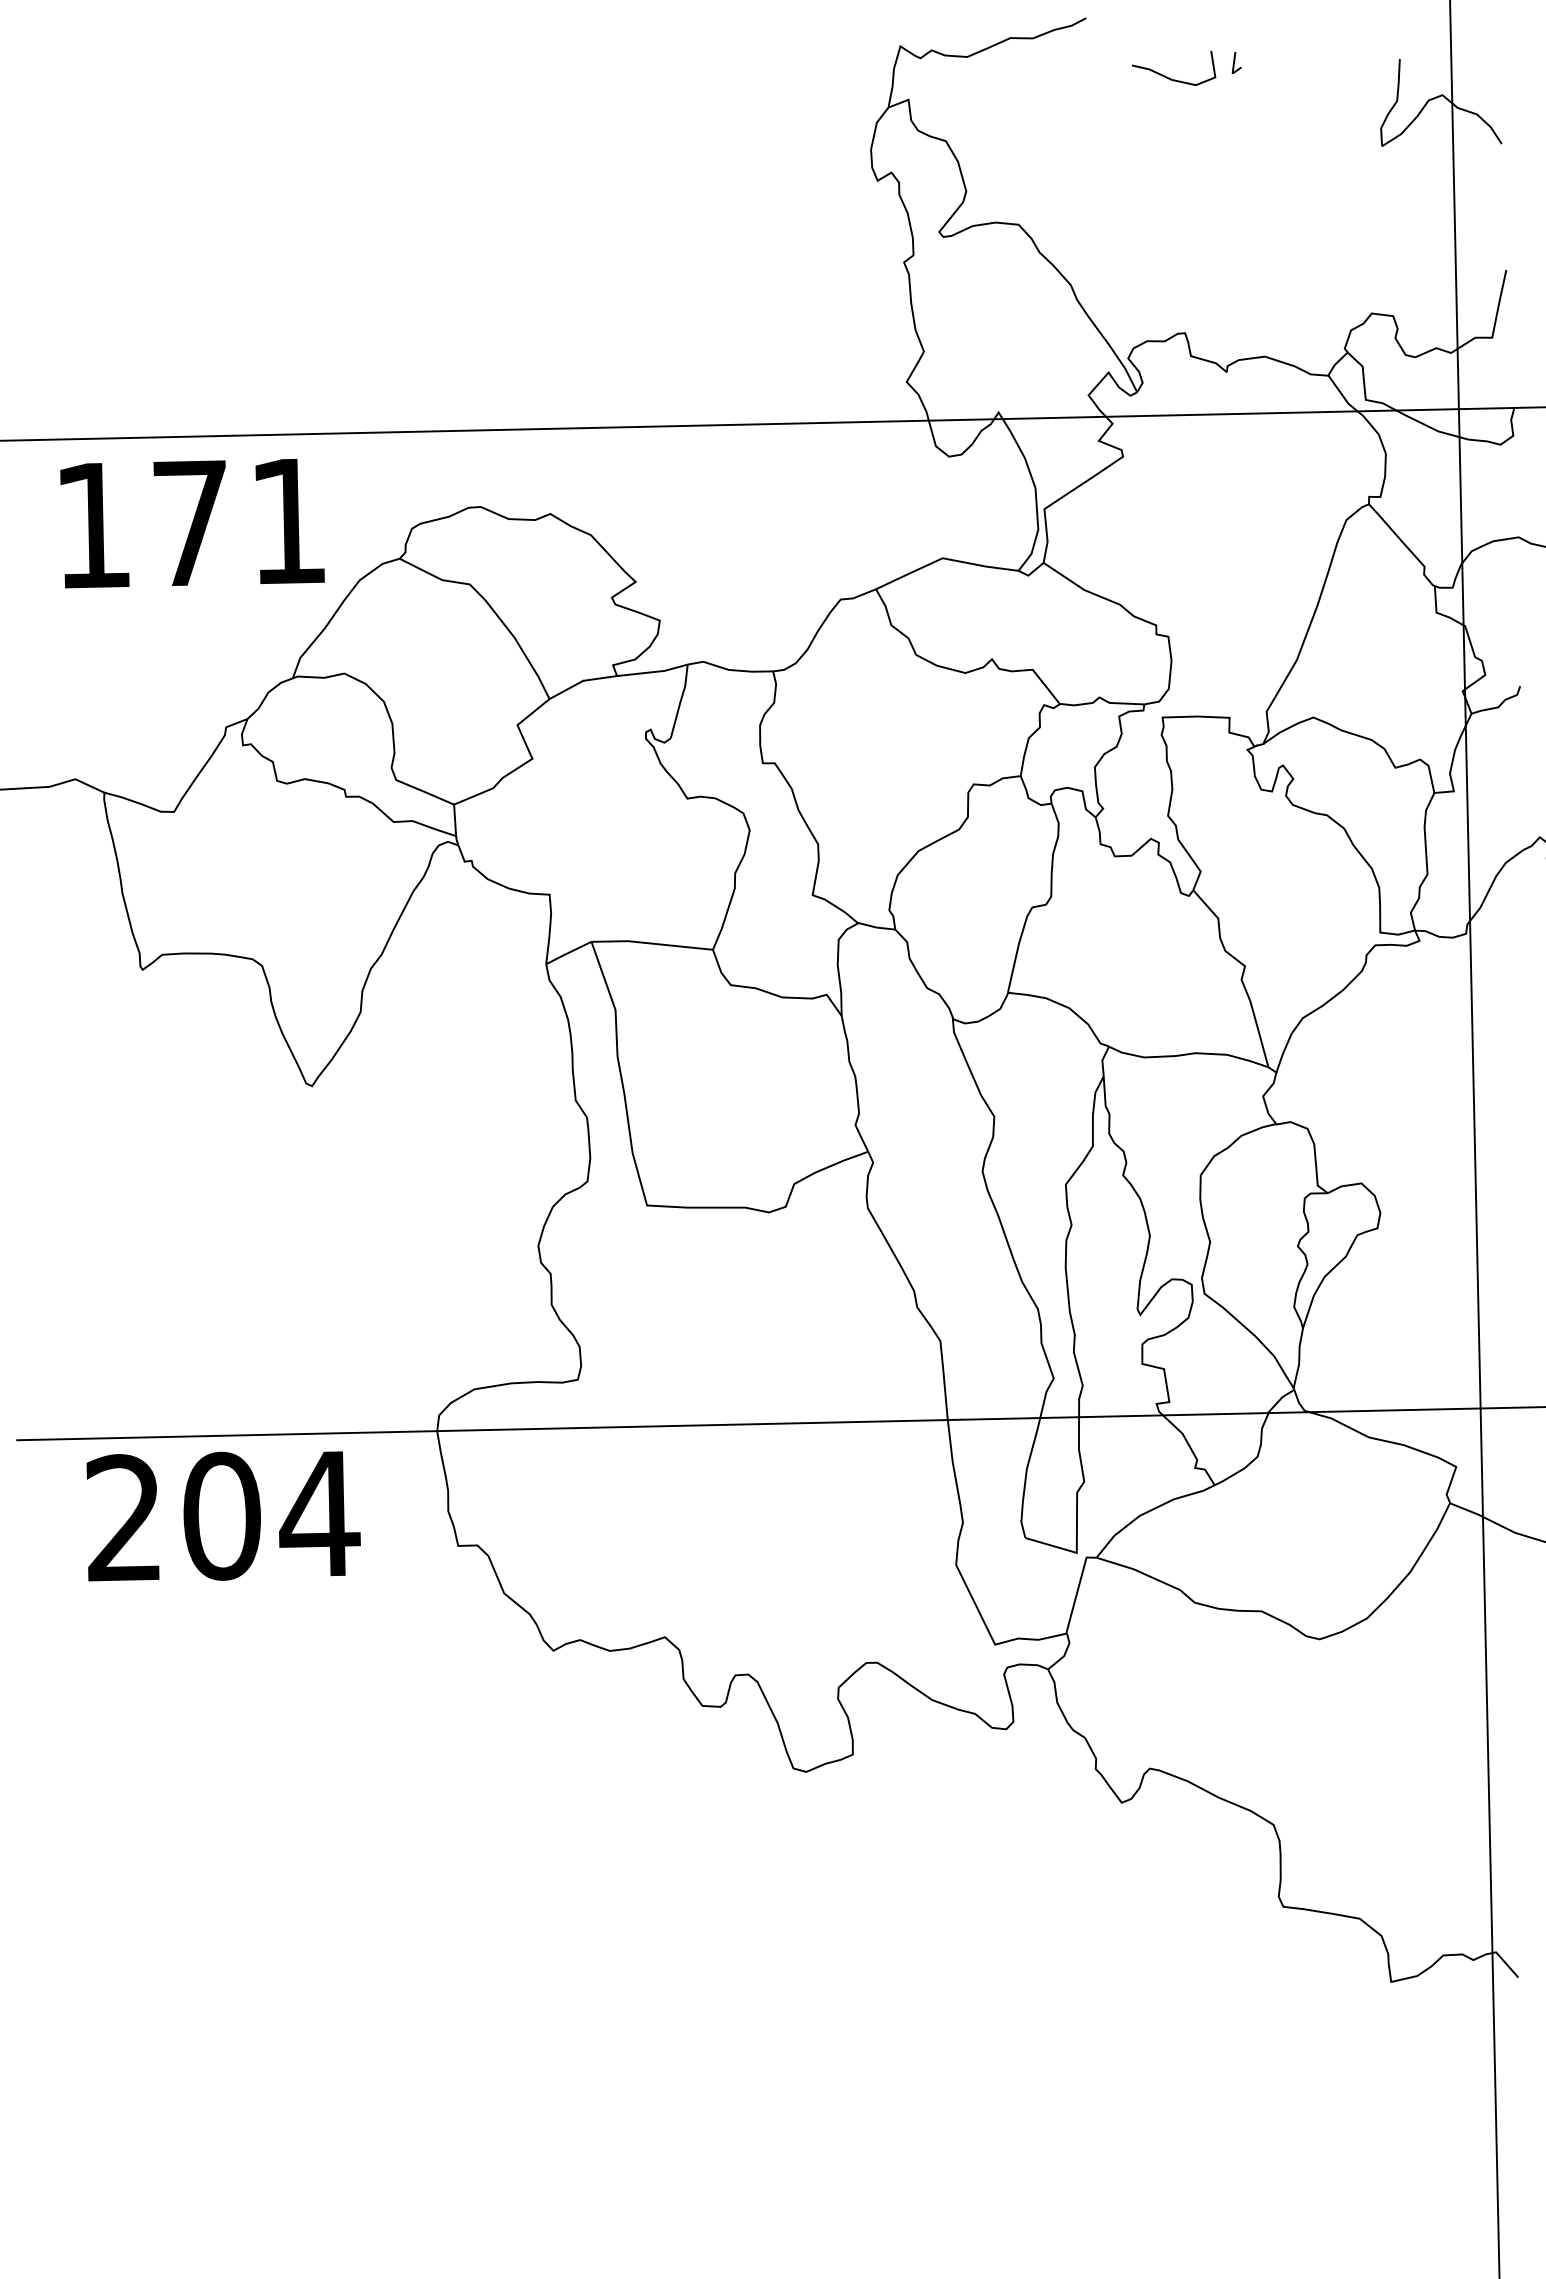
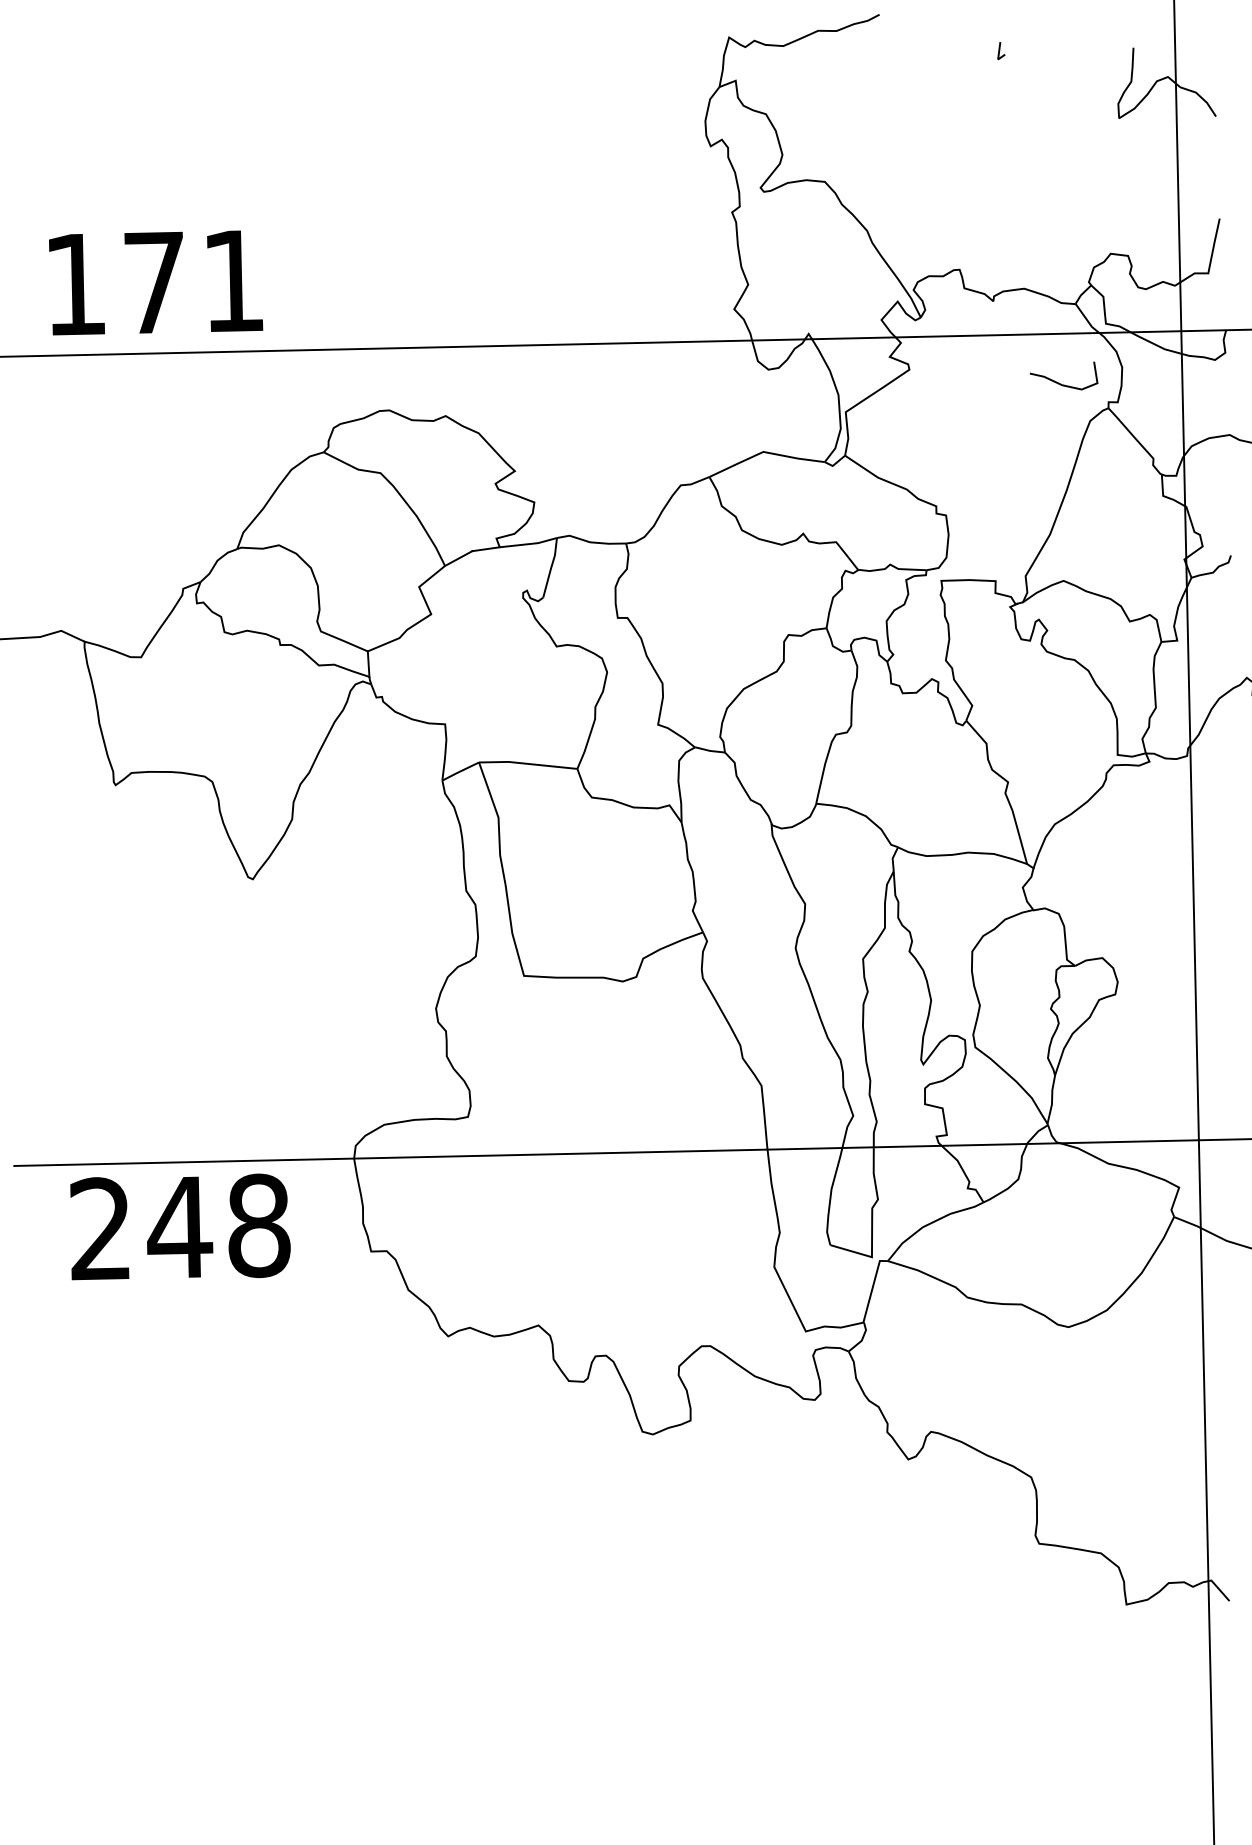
curve: (1169, 77) -> (1060, 383), moved
text: (192, 523) -> (156, 282), moved
text: (270, 1514) -> (219, 1226), 204 -> 248

